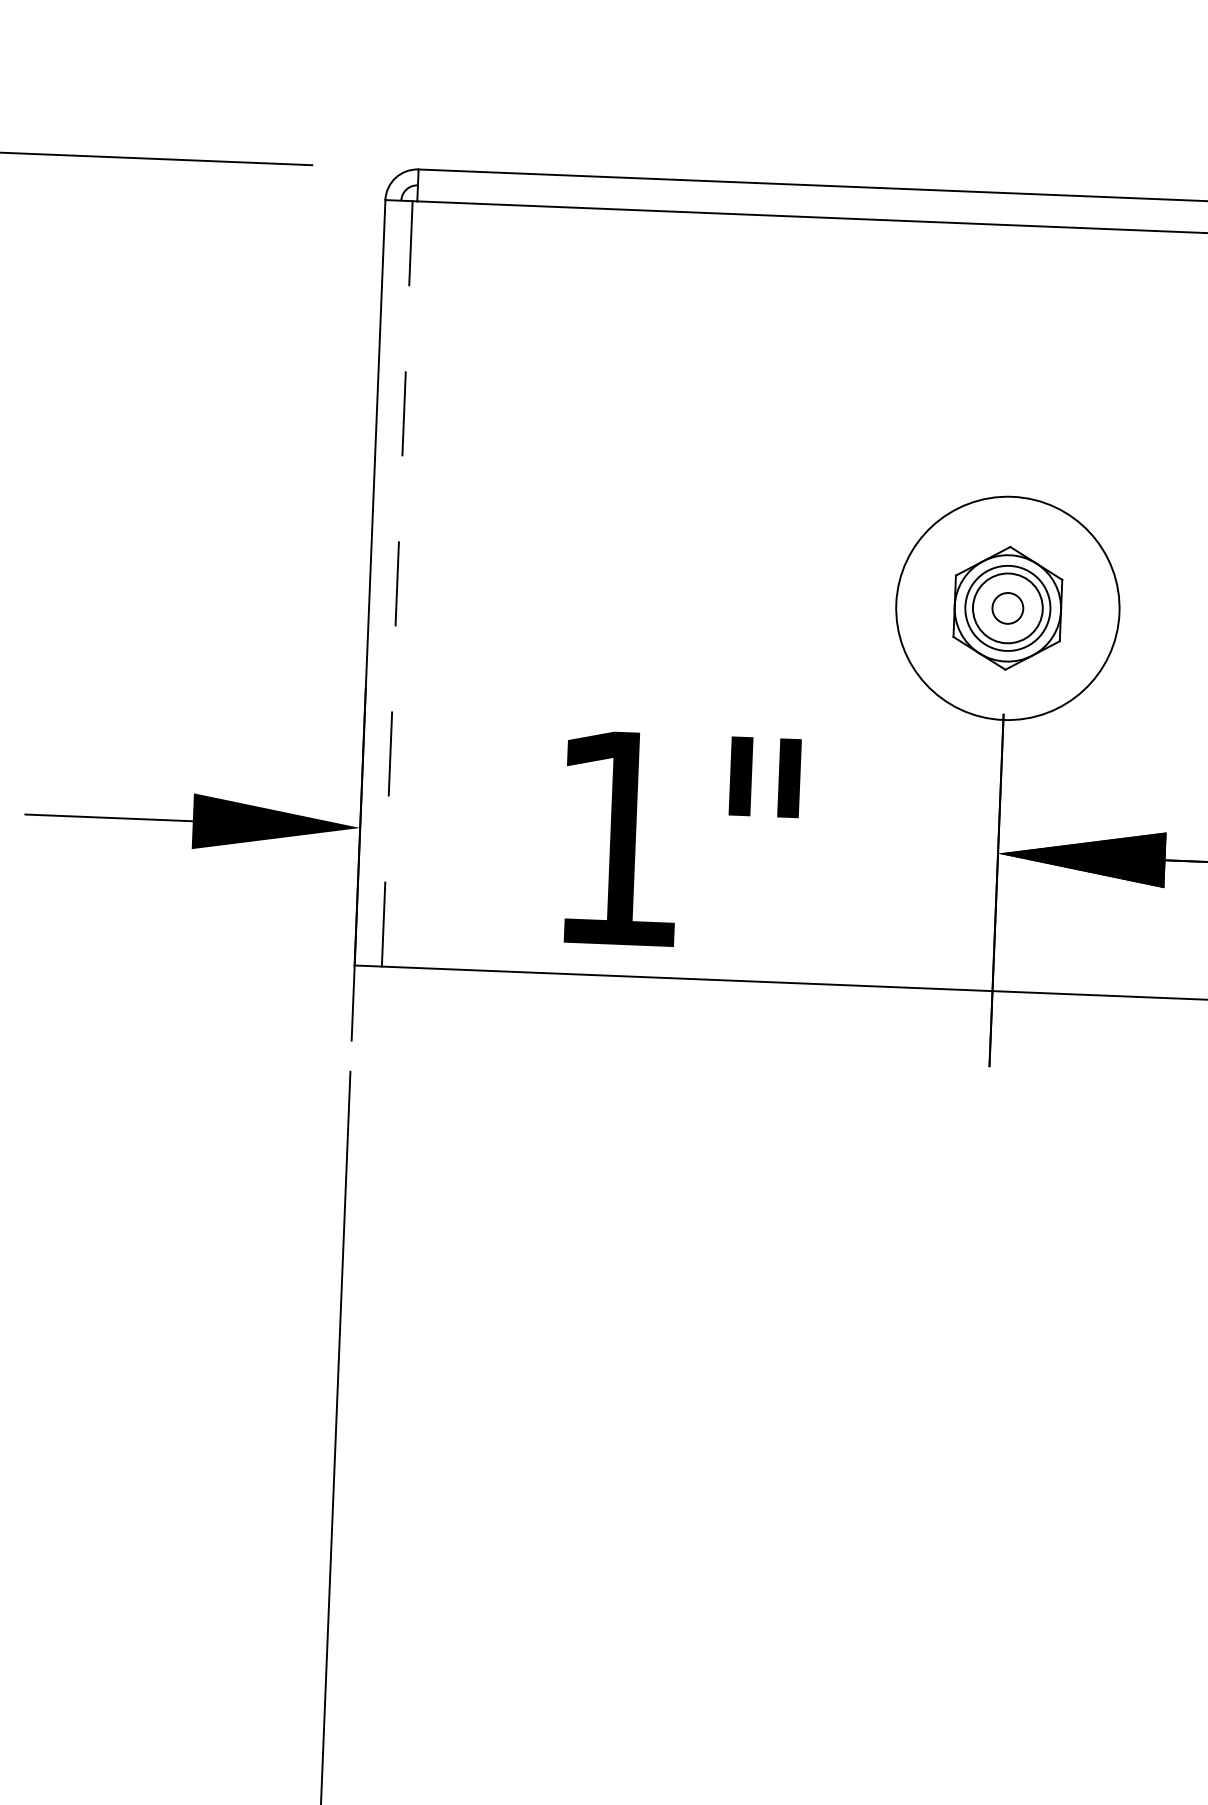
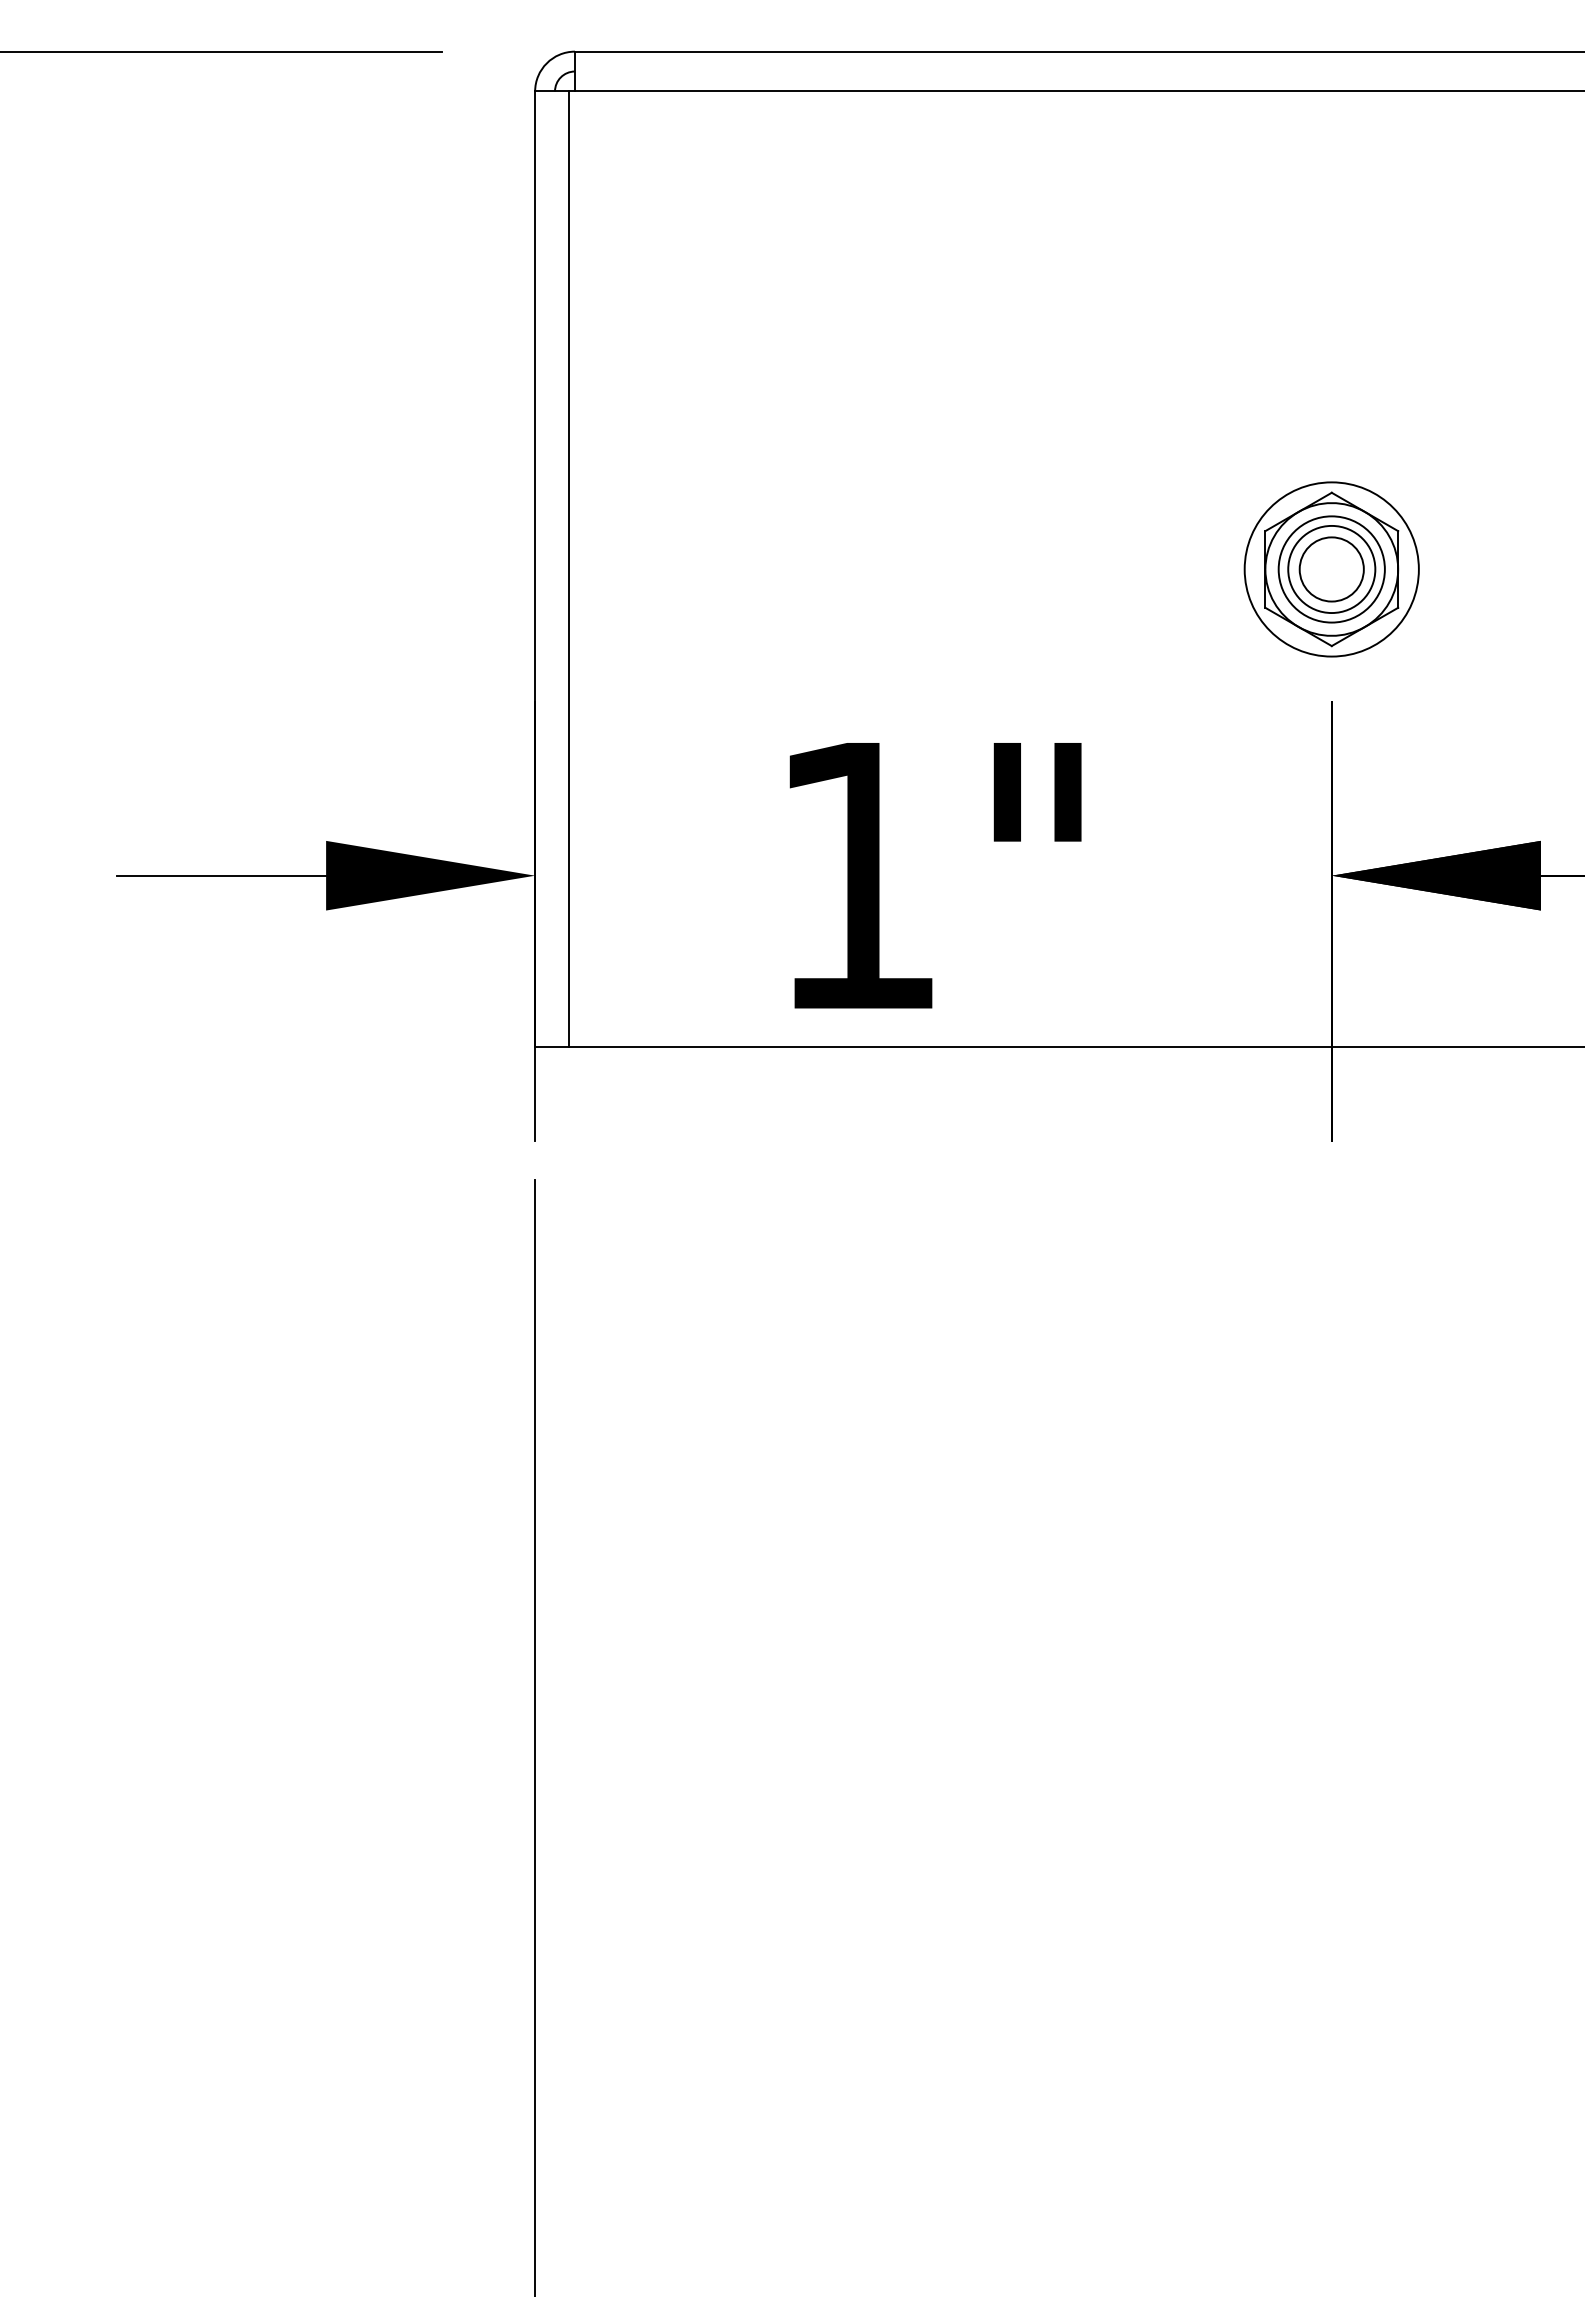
line: (397, 583) -> (569, 569), dashed -> solid
circle: (1007, 608) -> (1331, 569), size x0.62
circle: (1007, 608) -> (1331, 569), size x1.67

